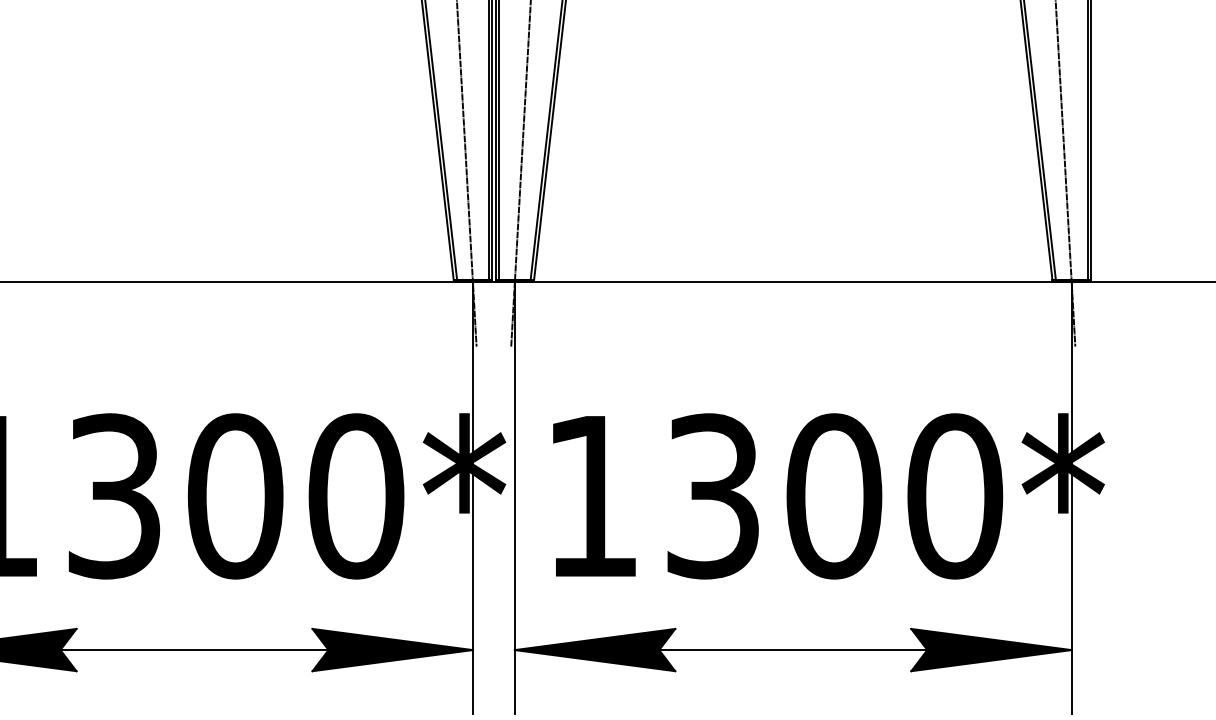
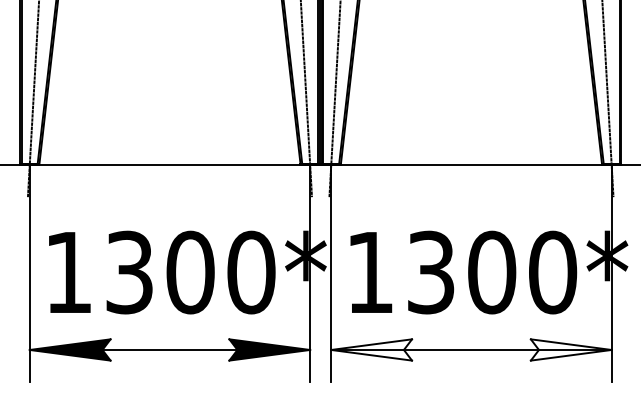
fill: (594, 649) -> (371, 349), removed
fill: (989, 649) -> (570, 349), removed

